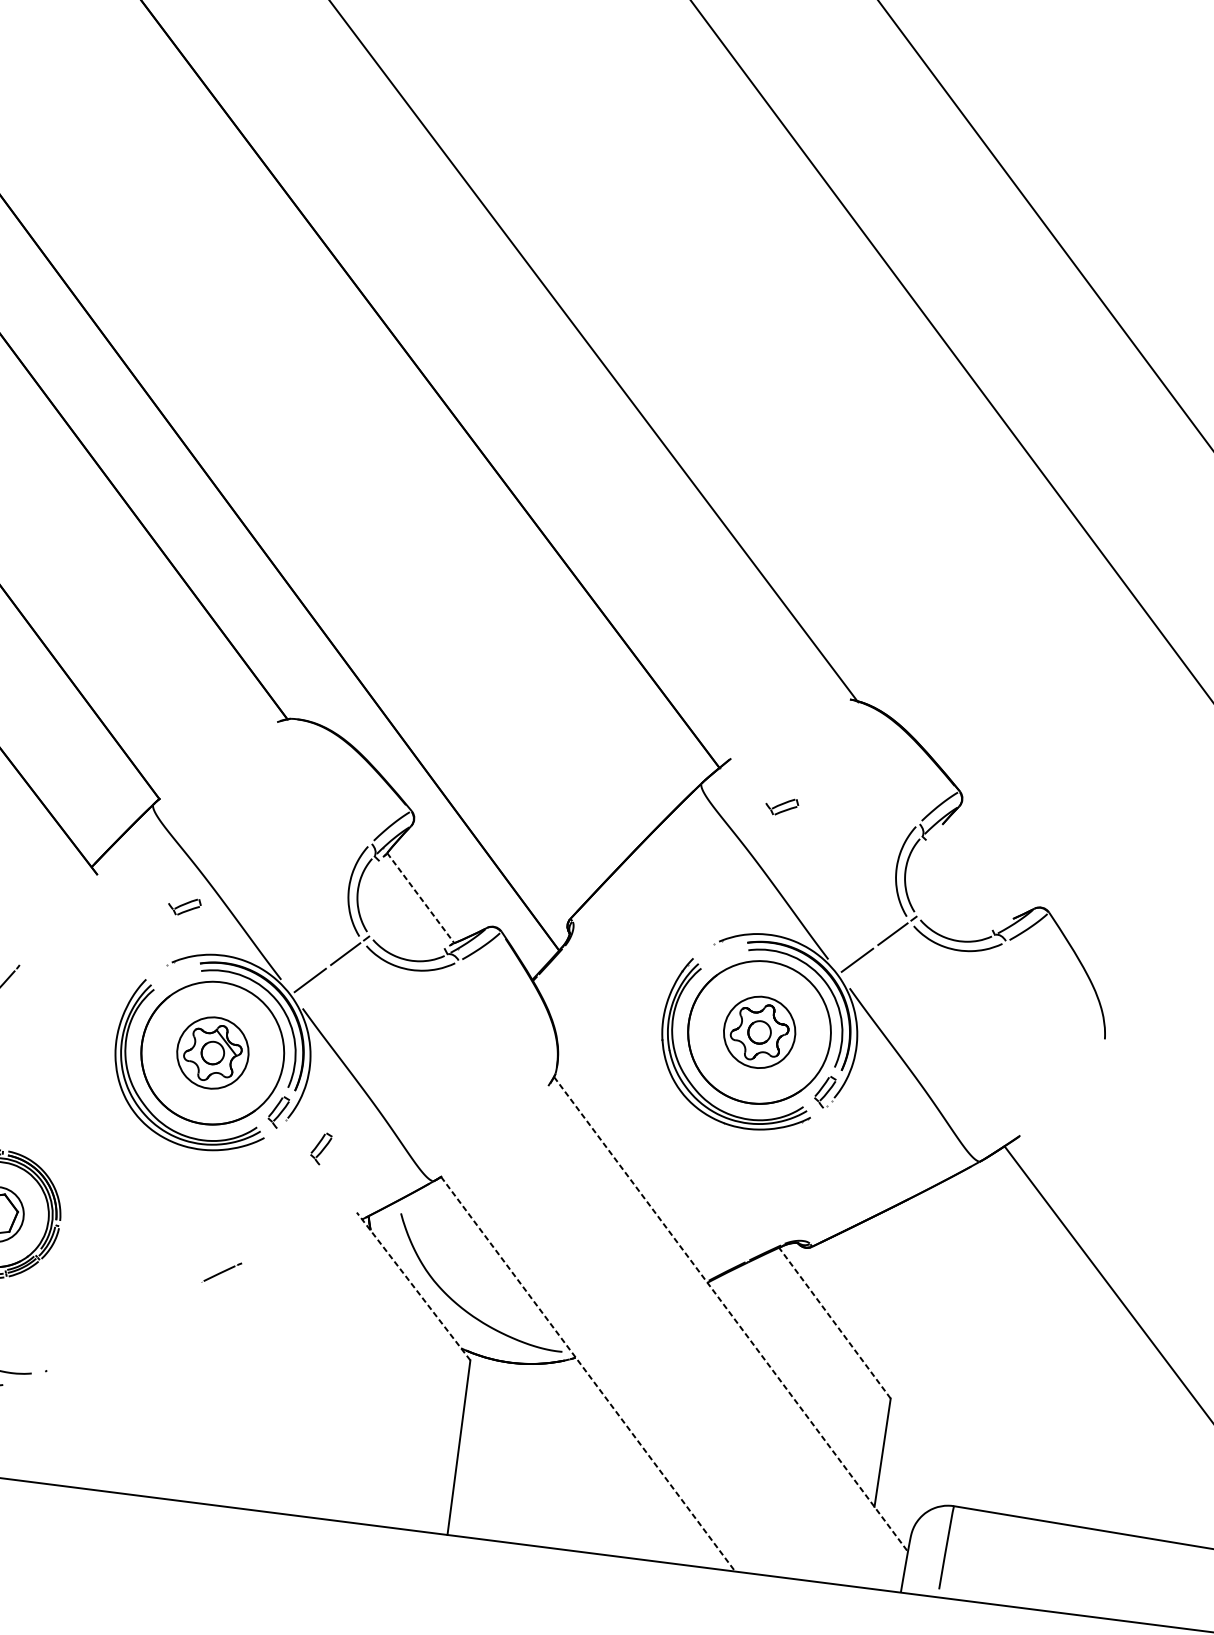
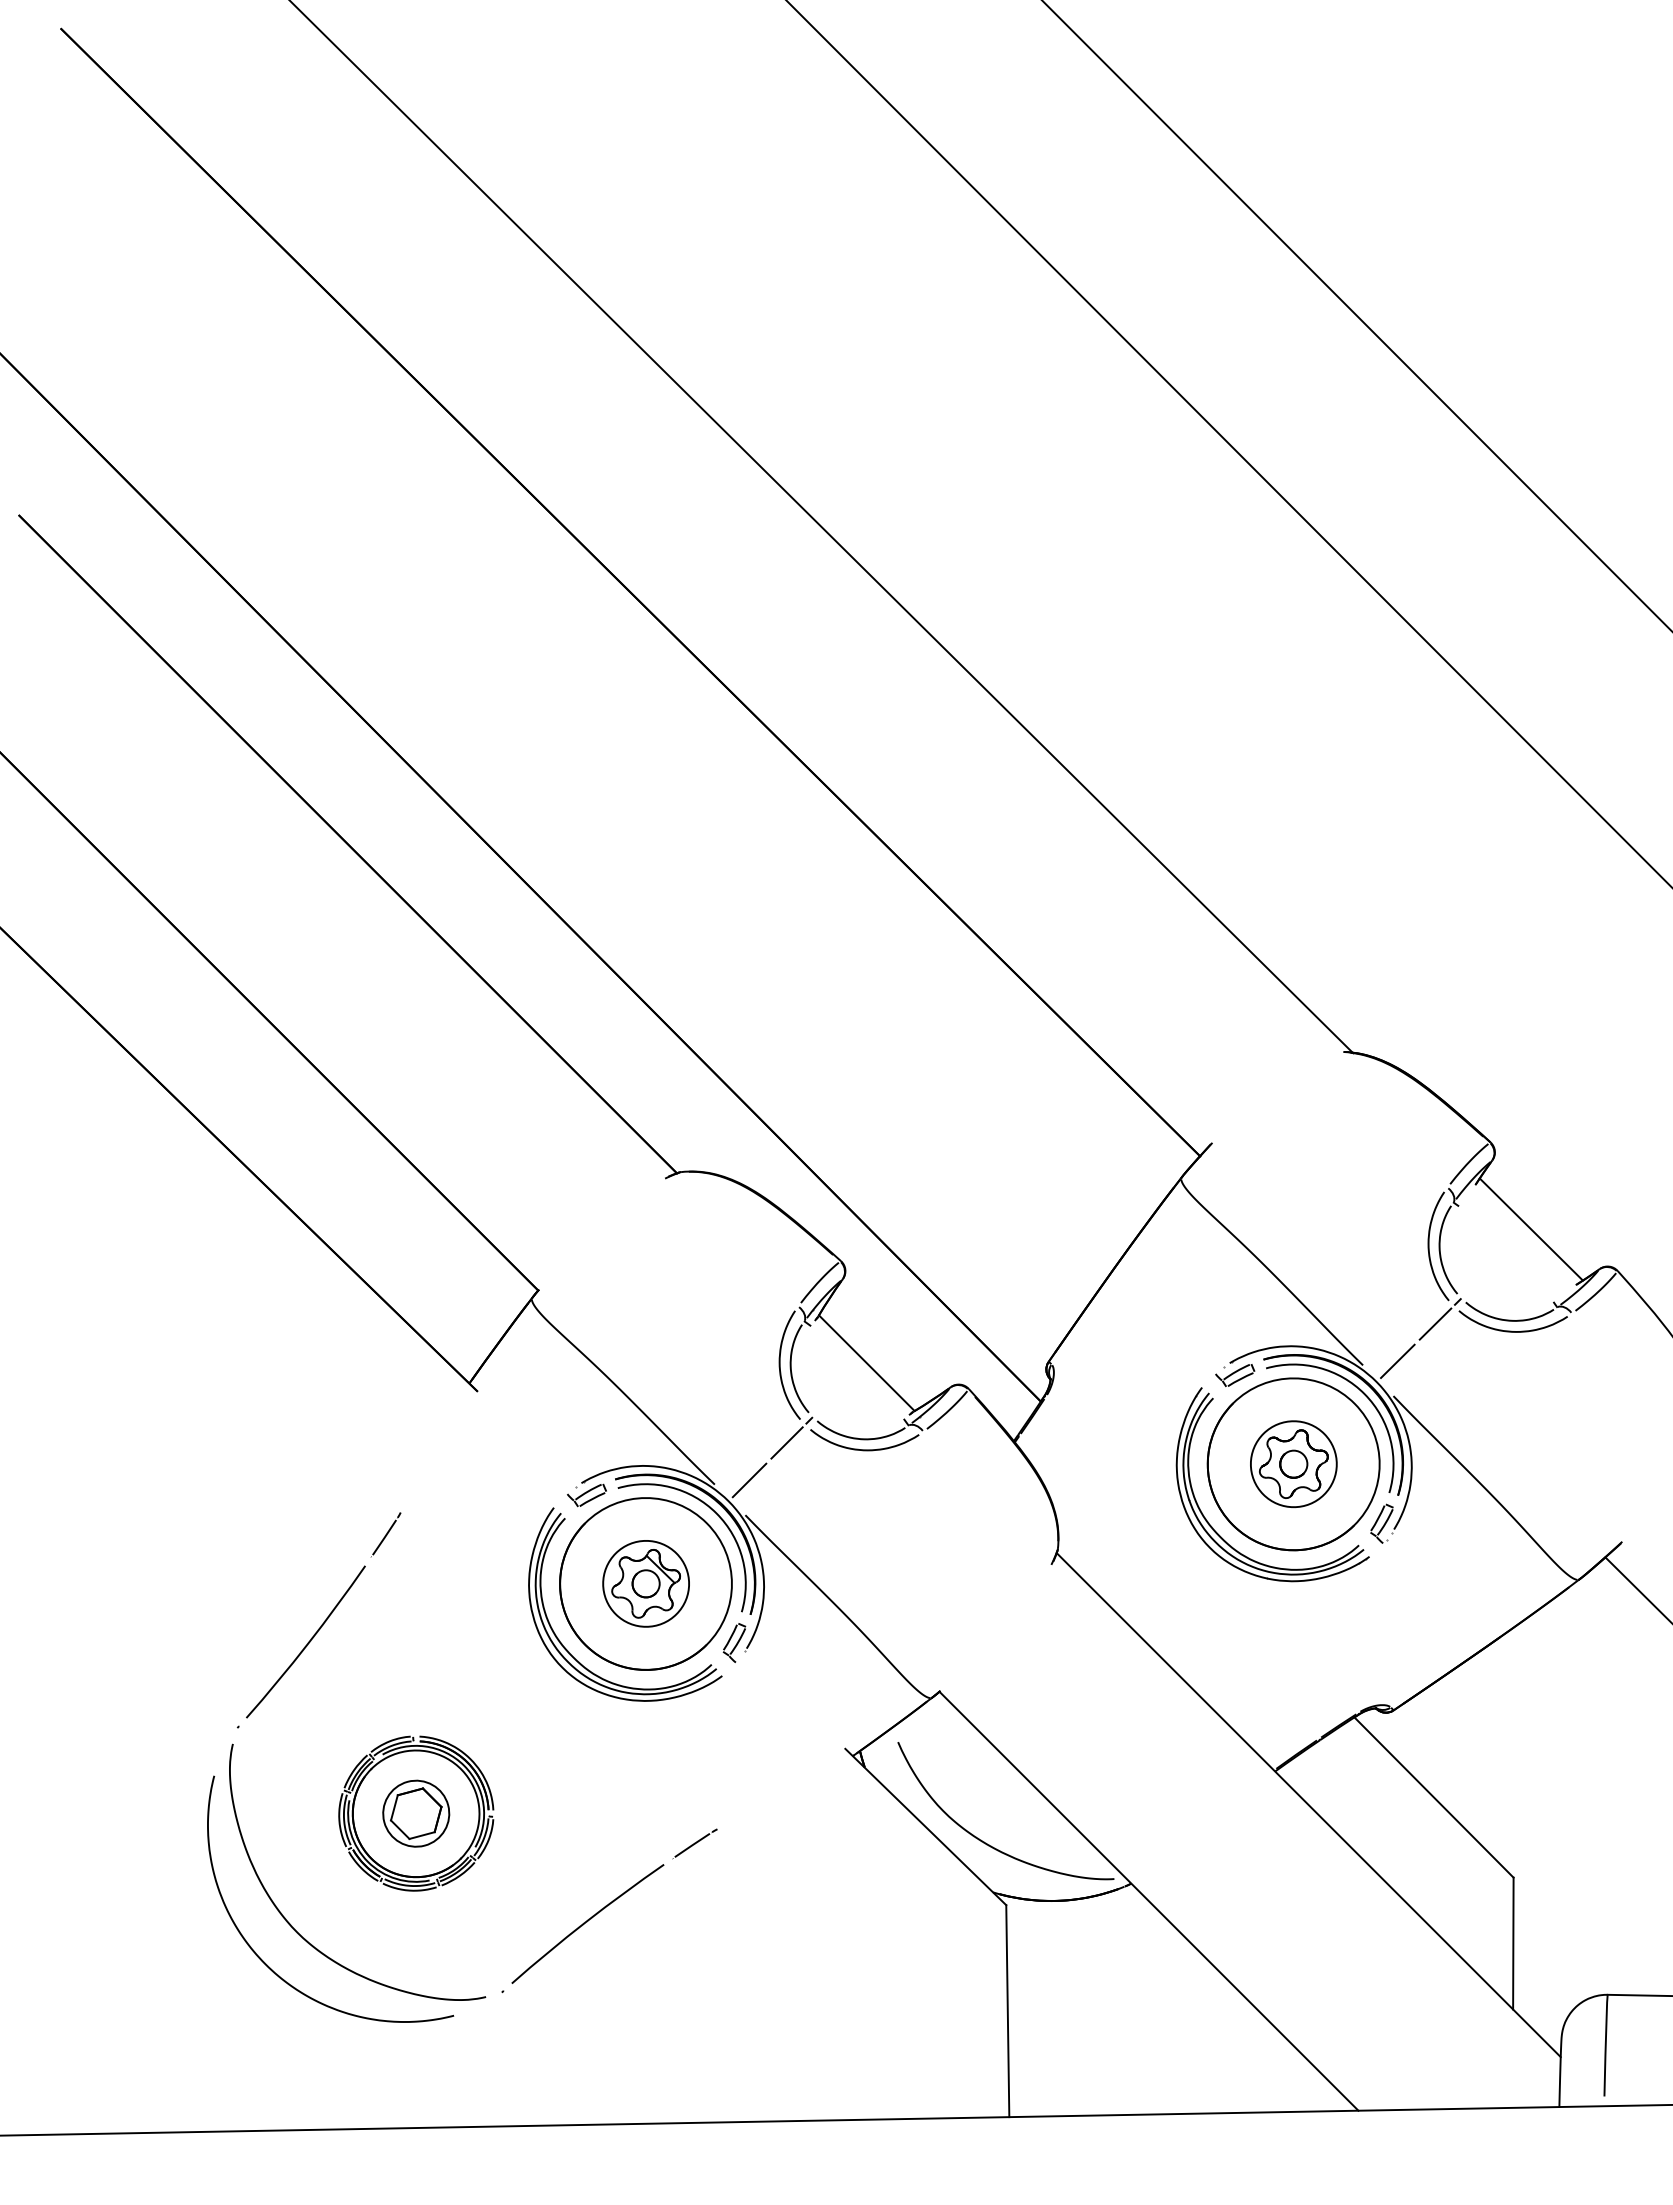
part: (782, 806) -> (1235, 1375), moved
line: (982, 867) -> (1530, 1229), added
line: (420, 898) -> (866, 1363), dashed -> solid
part: (184, 906) -> (586, 1495), moved
part: (321, 1148) -> (791, 1678), removed
line: (413, 1286) -> (925, 1826), dashed -> solid
line: (731, 1314) -> (1309, 1805), dashed -> solid
line: (835, 1323) -> (1434, 1797), dashed -> solid
curve: (124, 1324) -> (587, 1922), added
line: (588, 1374) -> (1149, 1901), dashed -> solid

